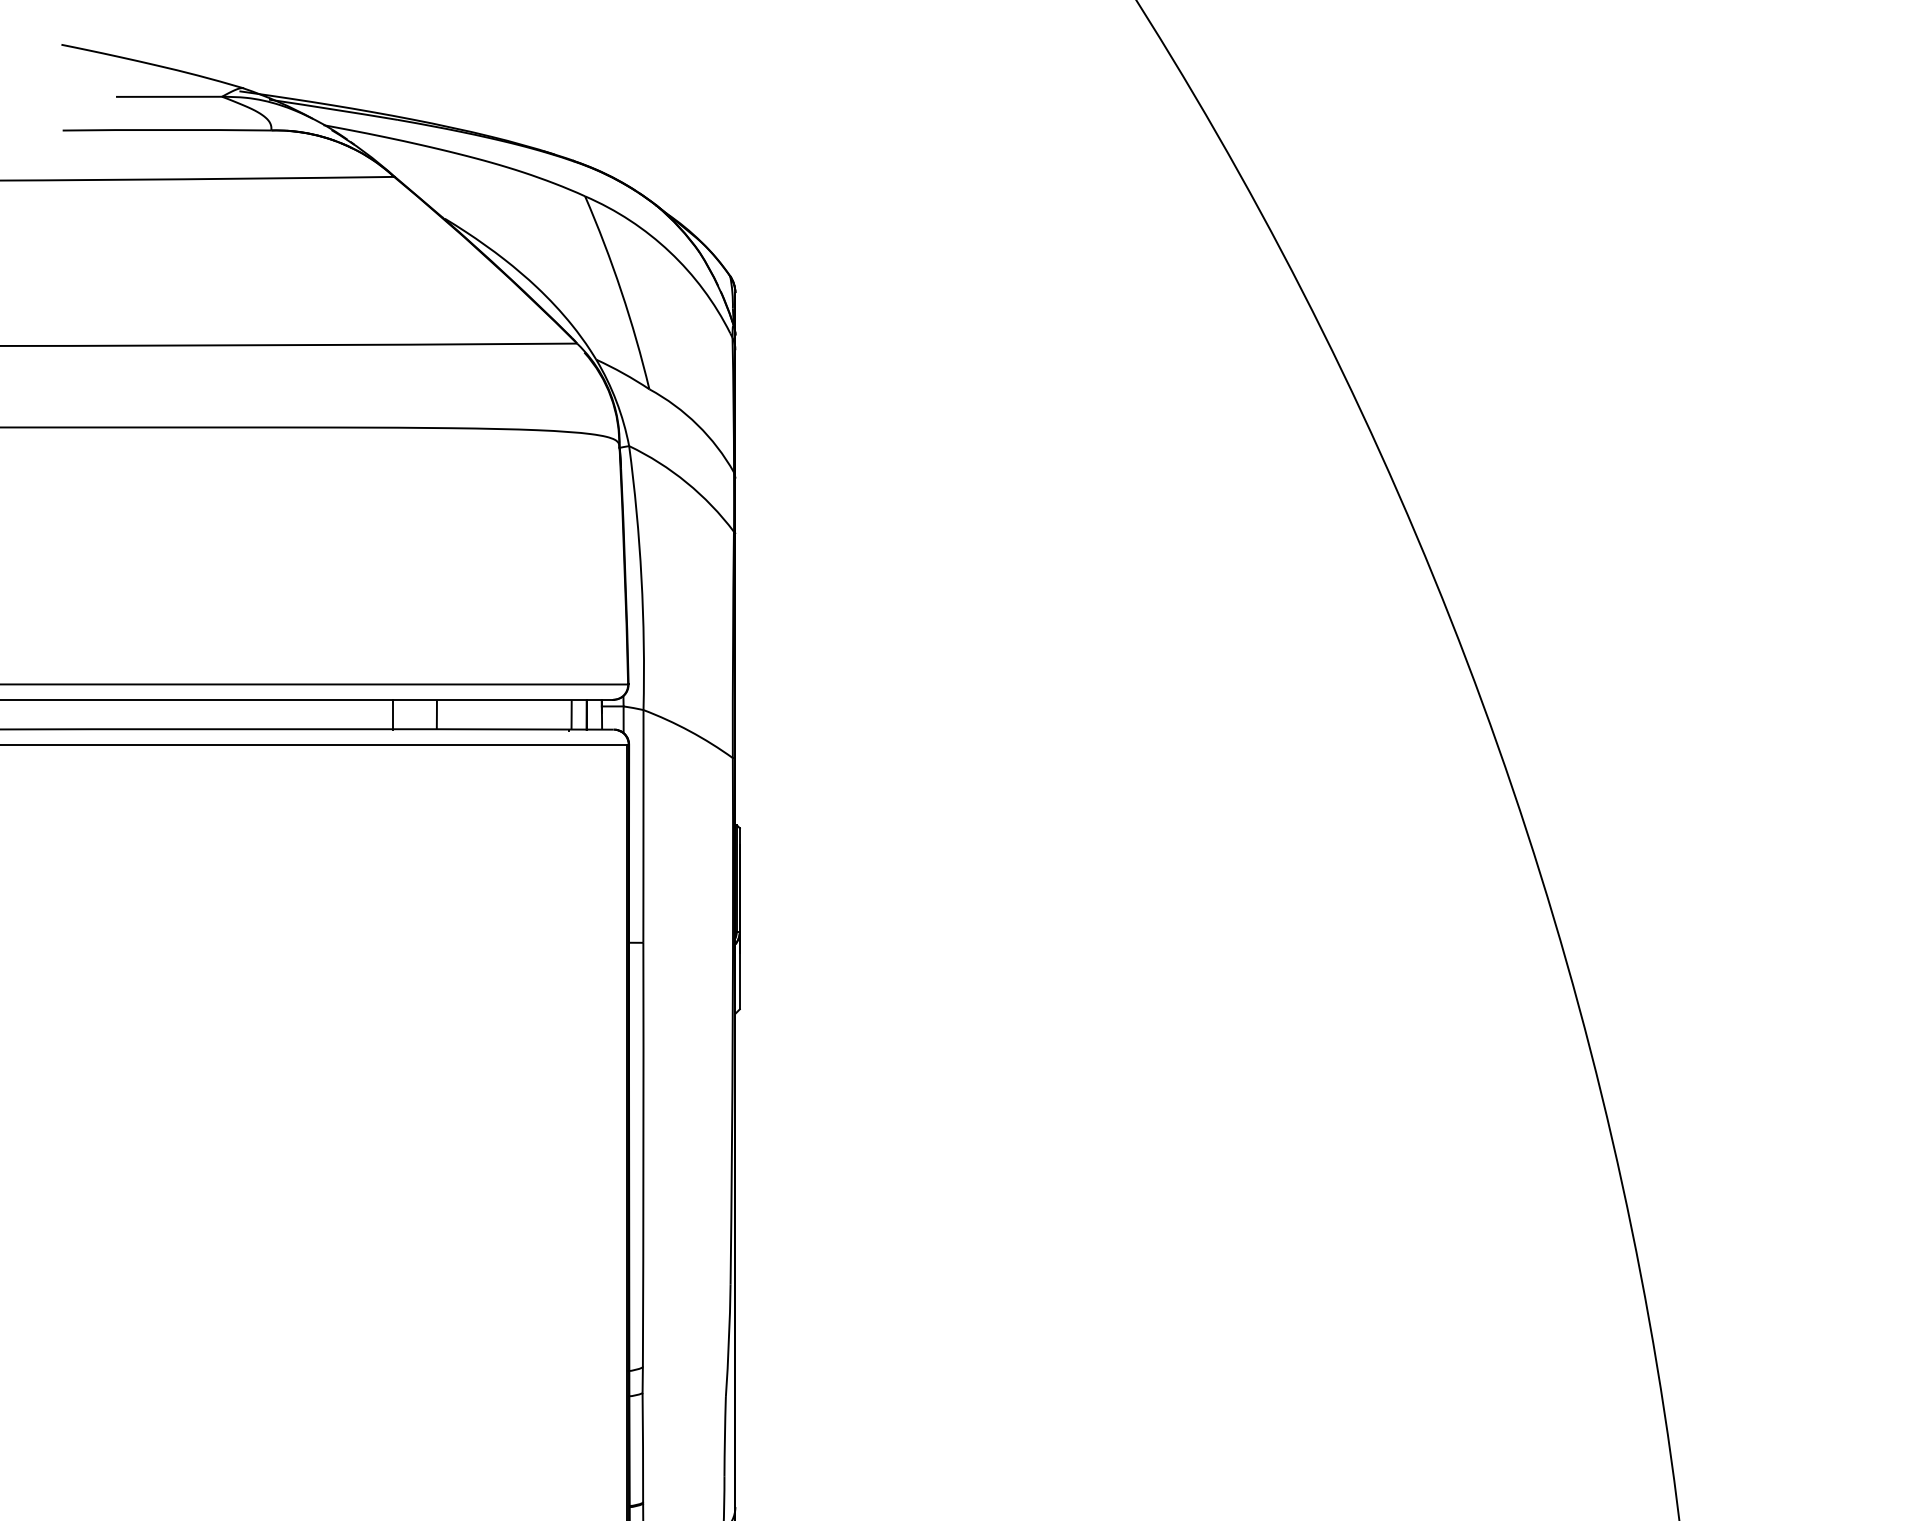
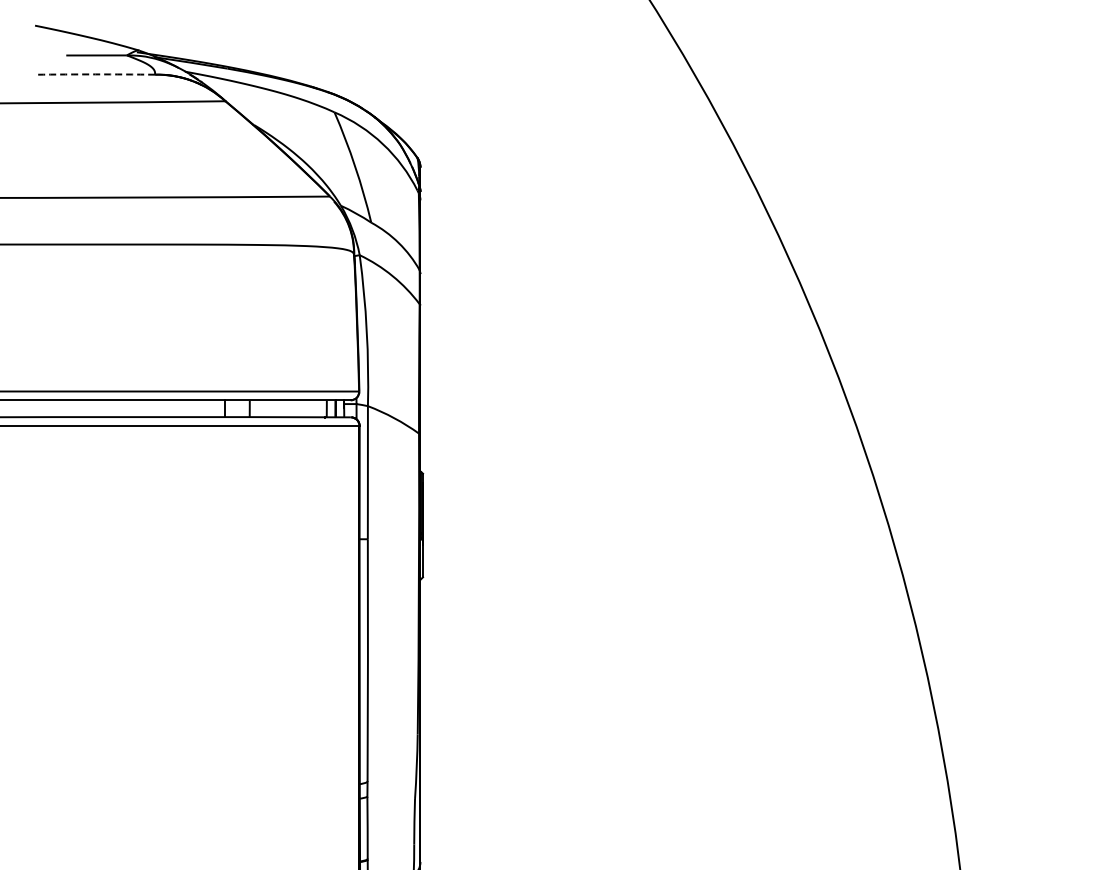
arc: (167, 130) -> (95, 74), solid -> dashed

